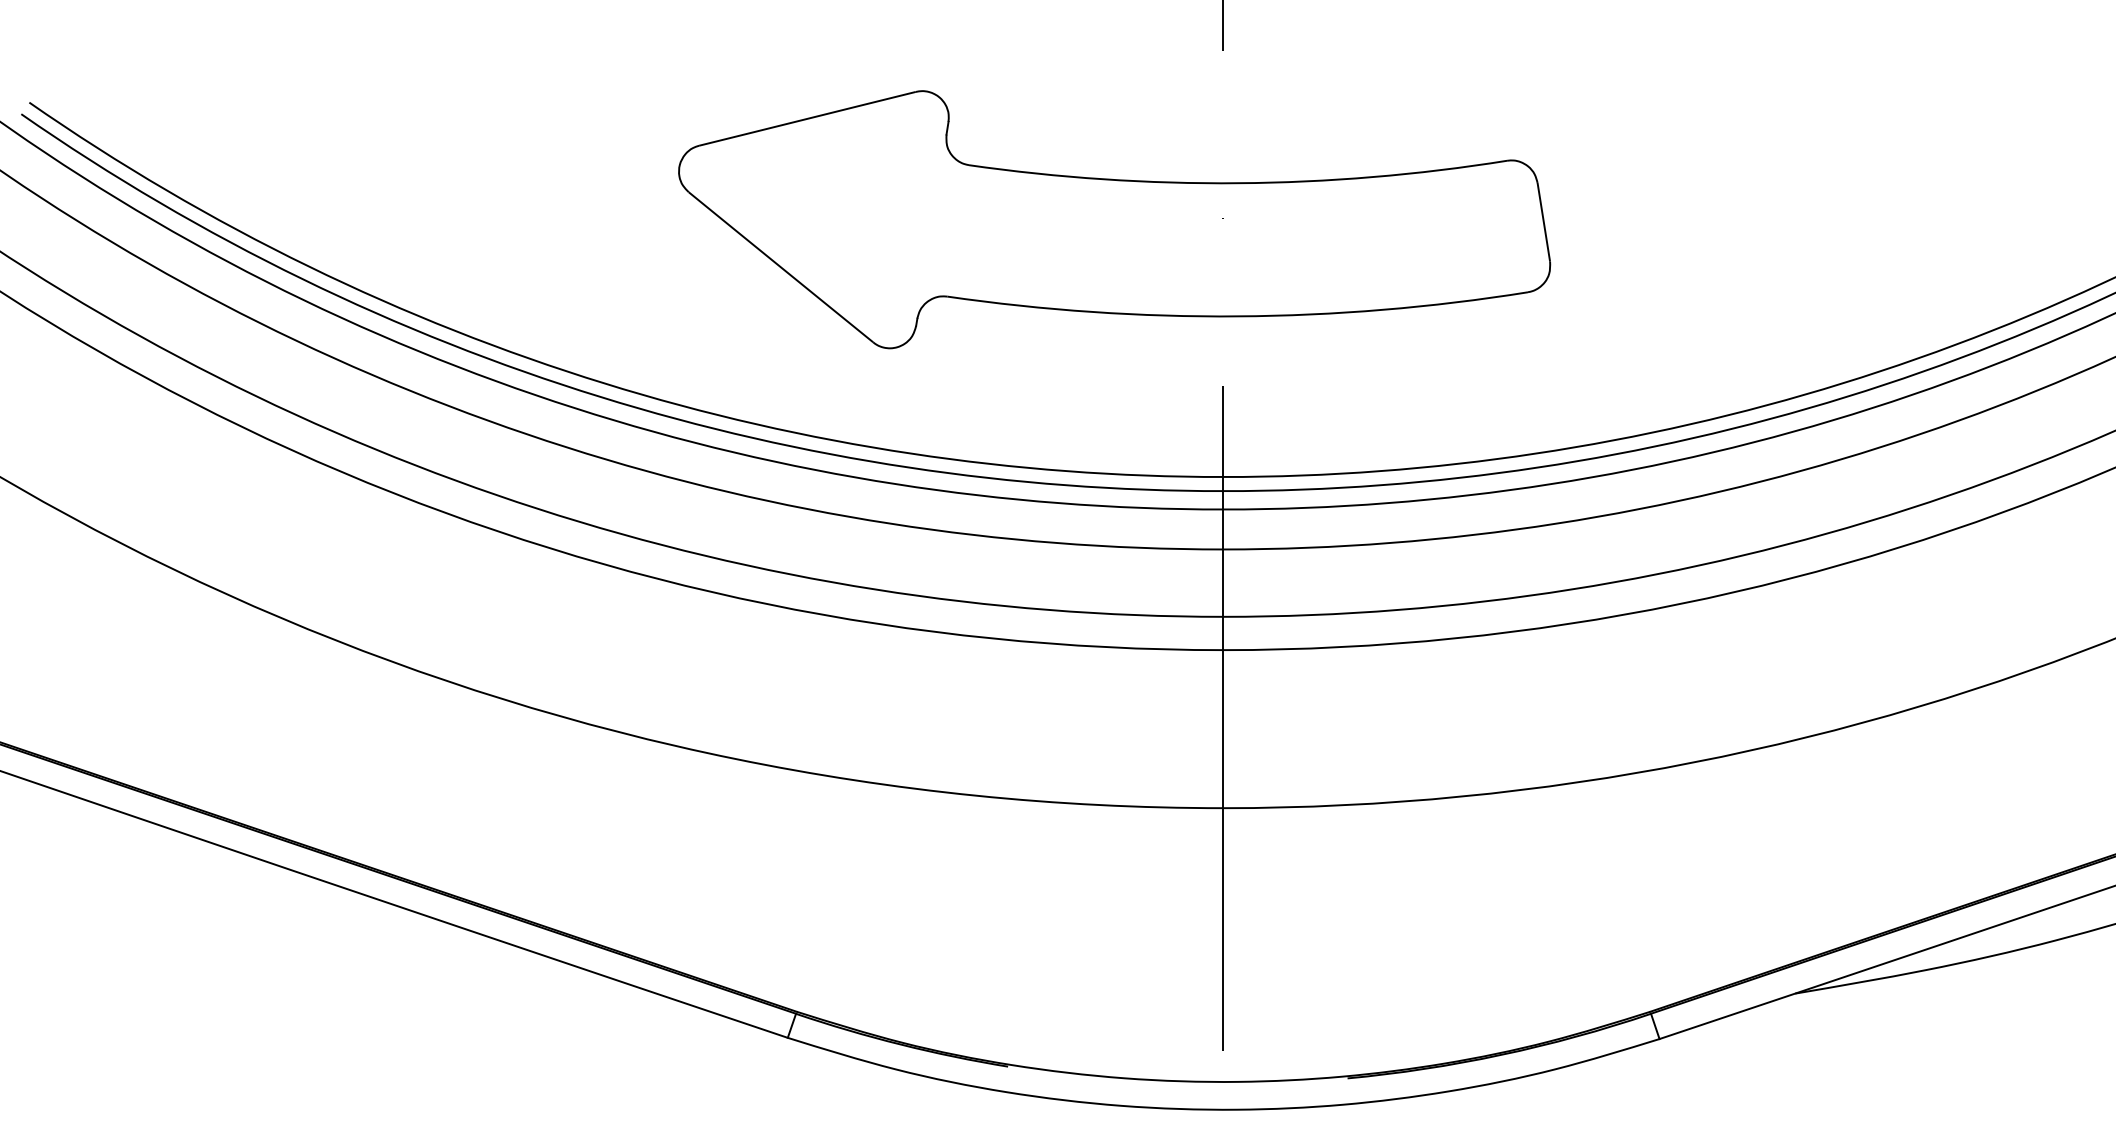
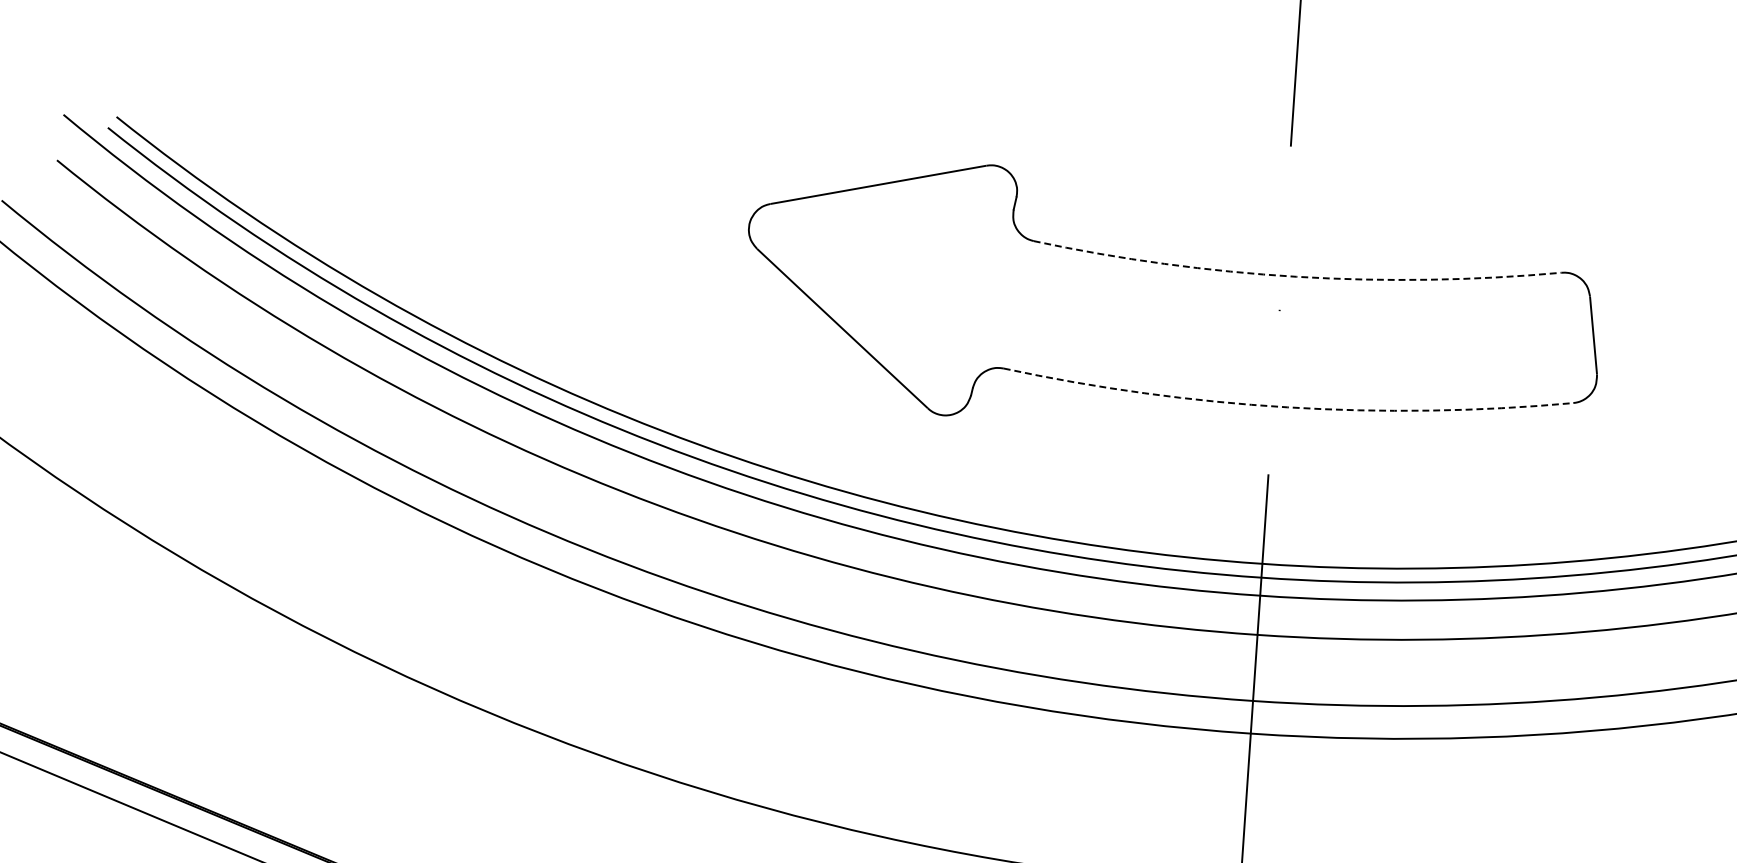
arc: (1238, 183) -> (1296, 277), solid -> dashed
arc: (1237, 316) -> (1286, 407), solid -> dashed

